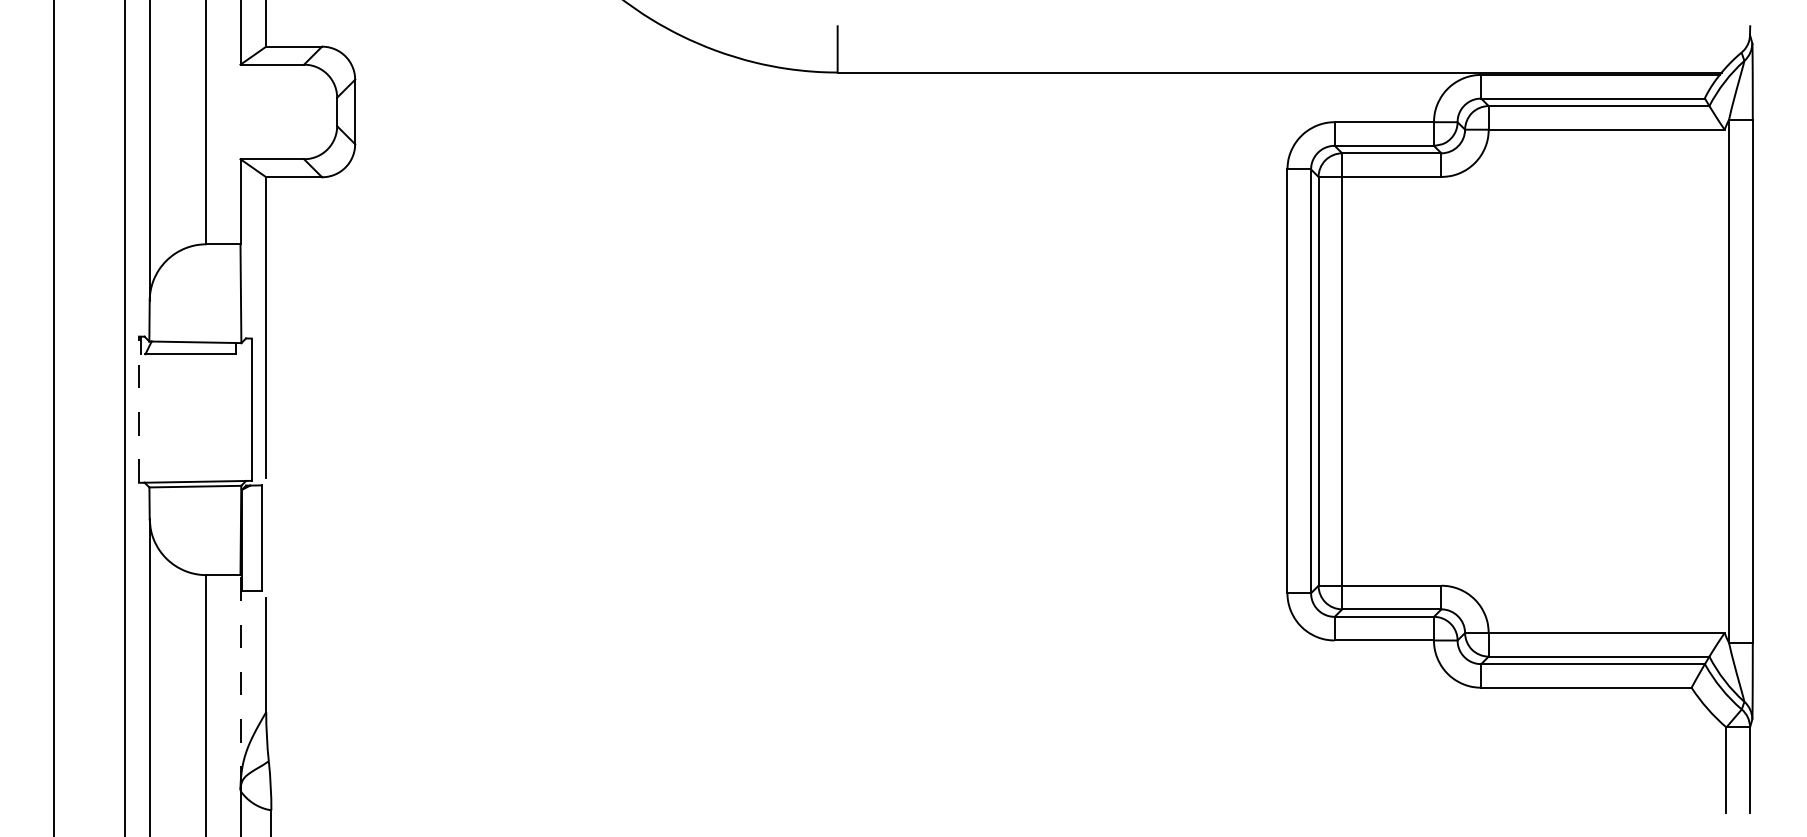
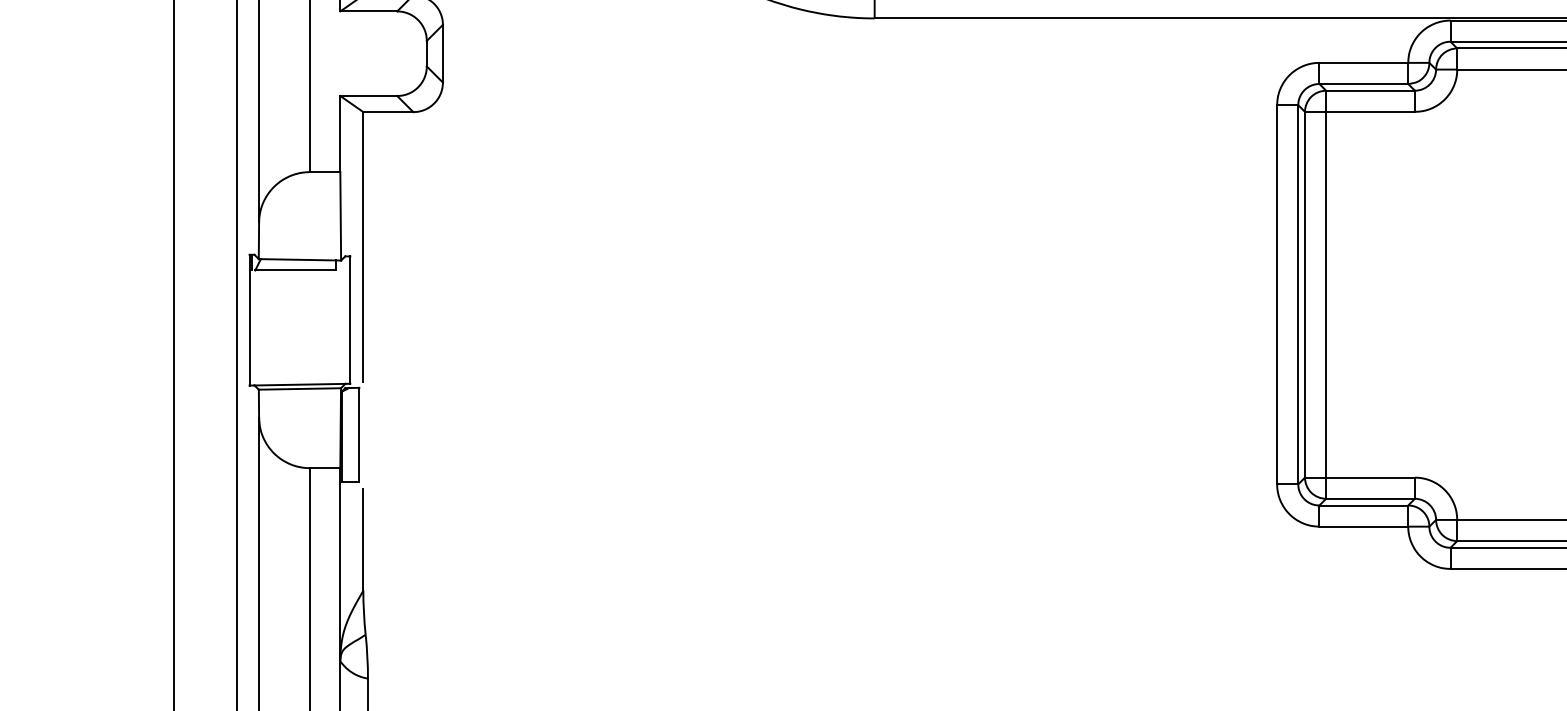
line: (139, 409) -> (249, 319), dashed -> solid
line: (240, 682) -> (340, 564), dashed -> solid

